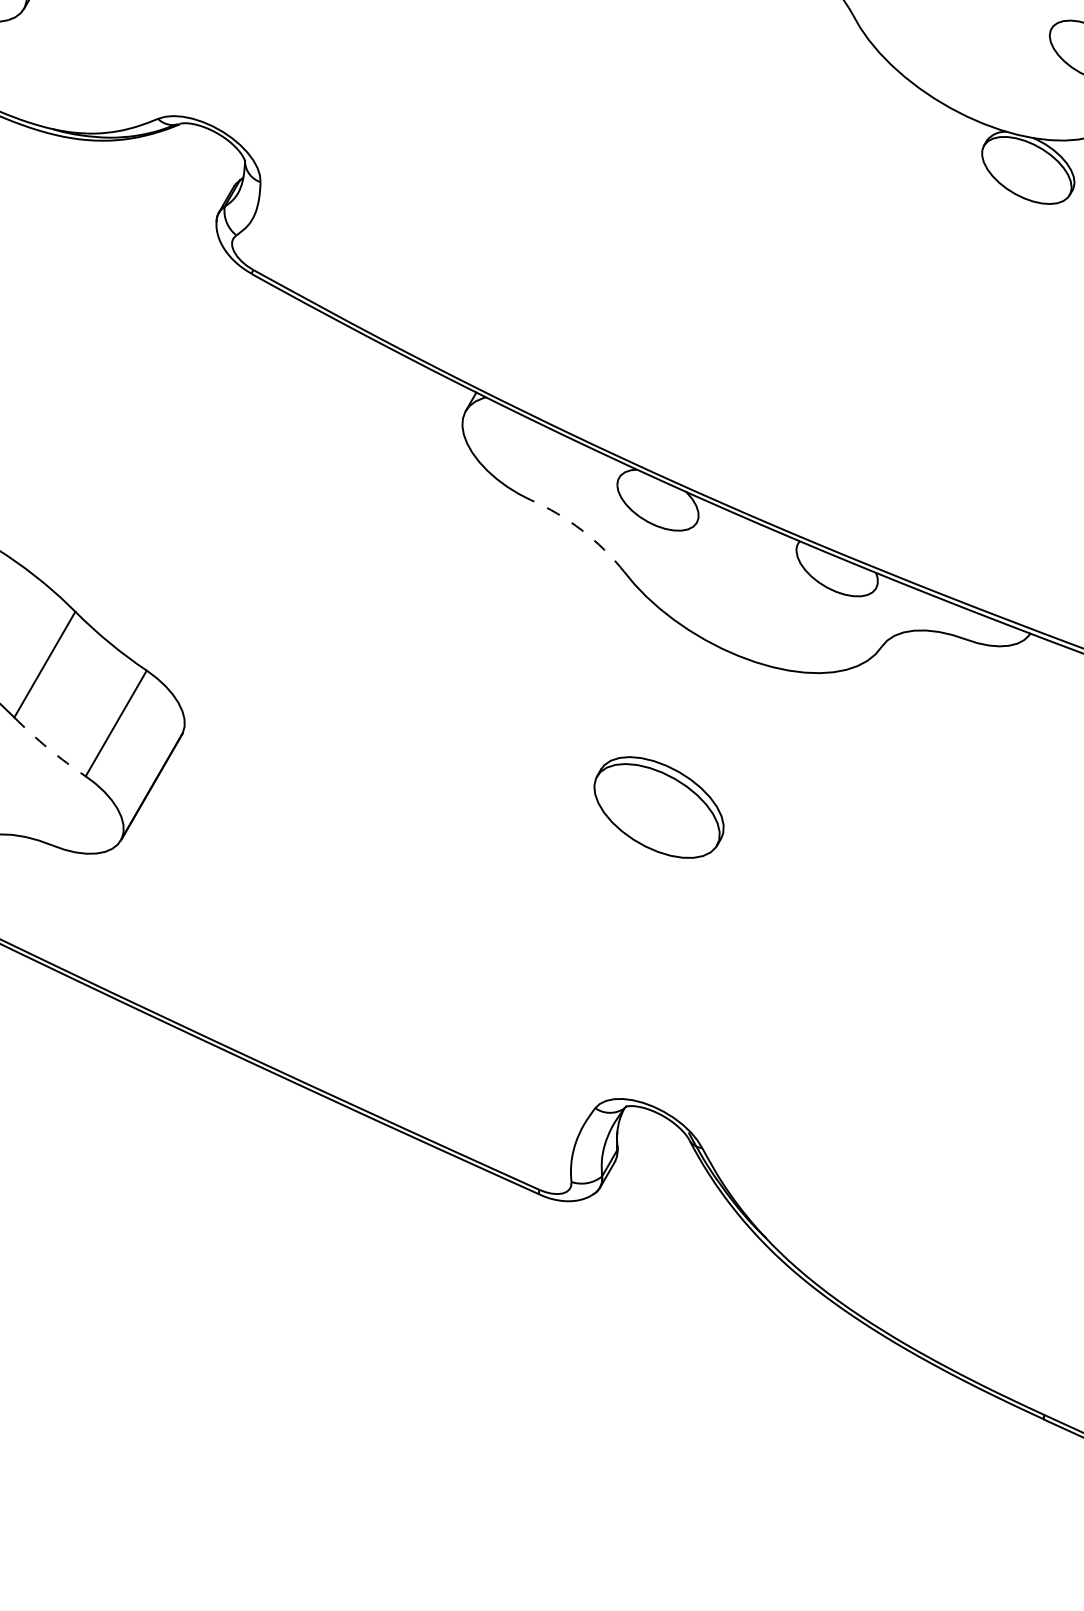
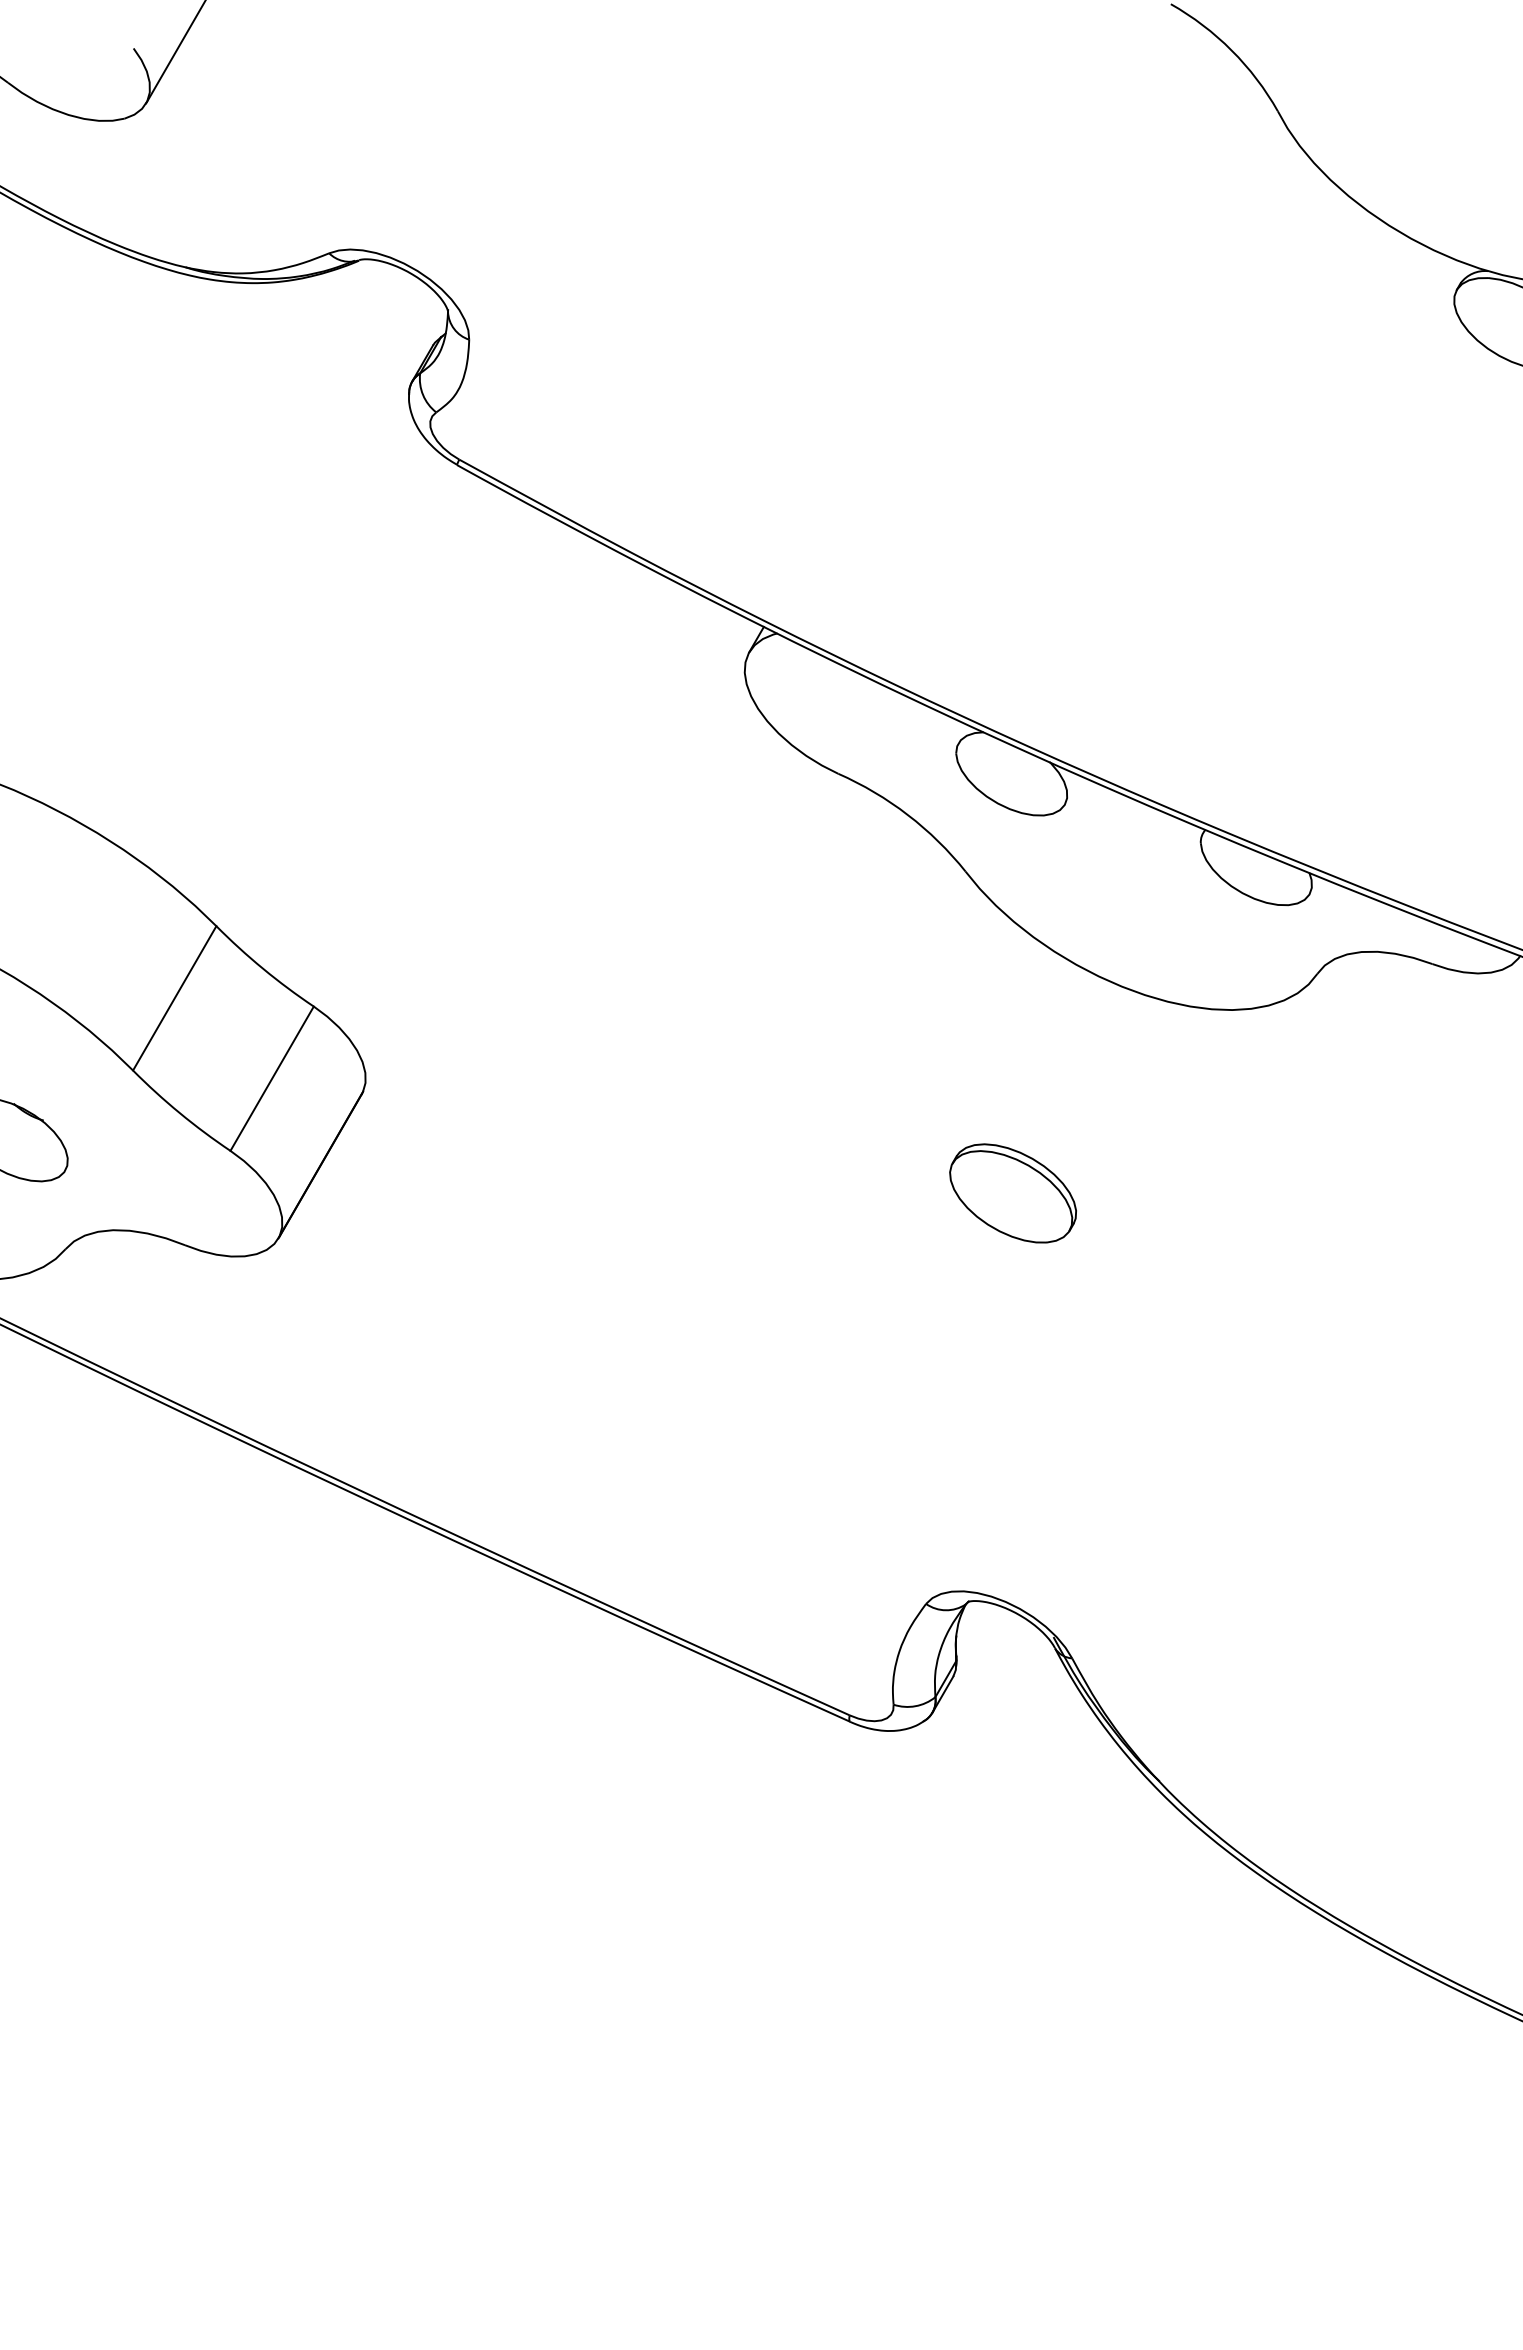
arc: (581, 530) -> (907, 815), dashed -> solid
arc: (48, 748) -> (179, 1113), dashed -> solid
part: (658, 807) -> (1012, 1193), size x0.71

